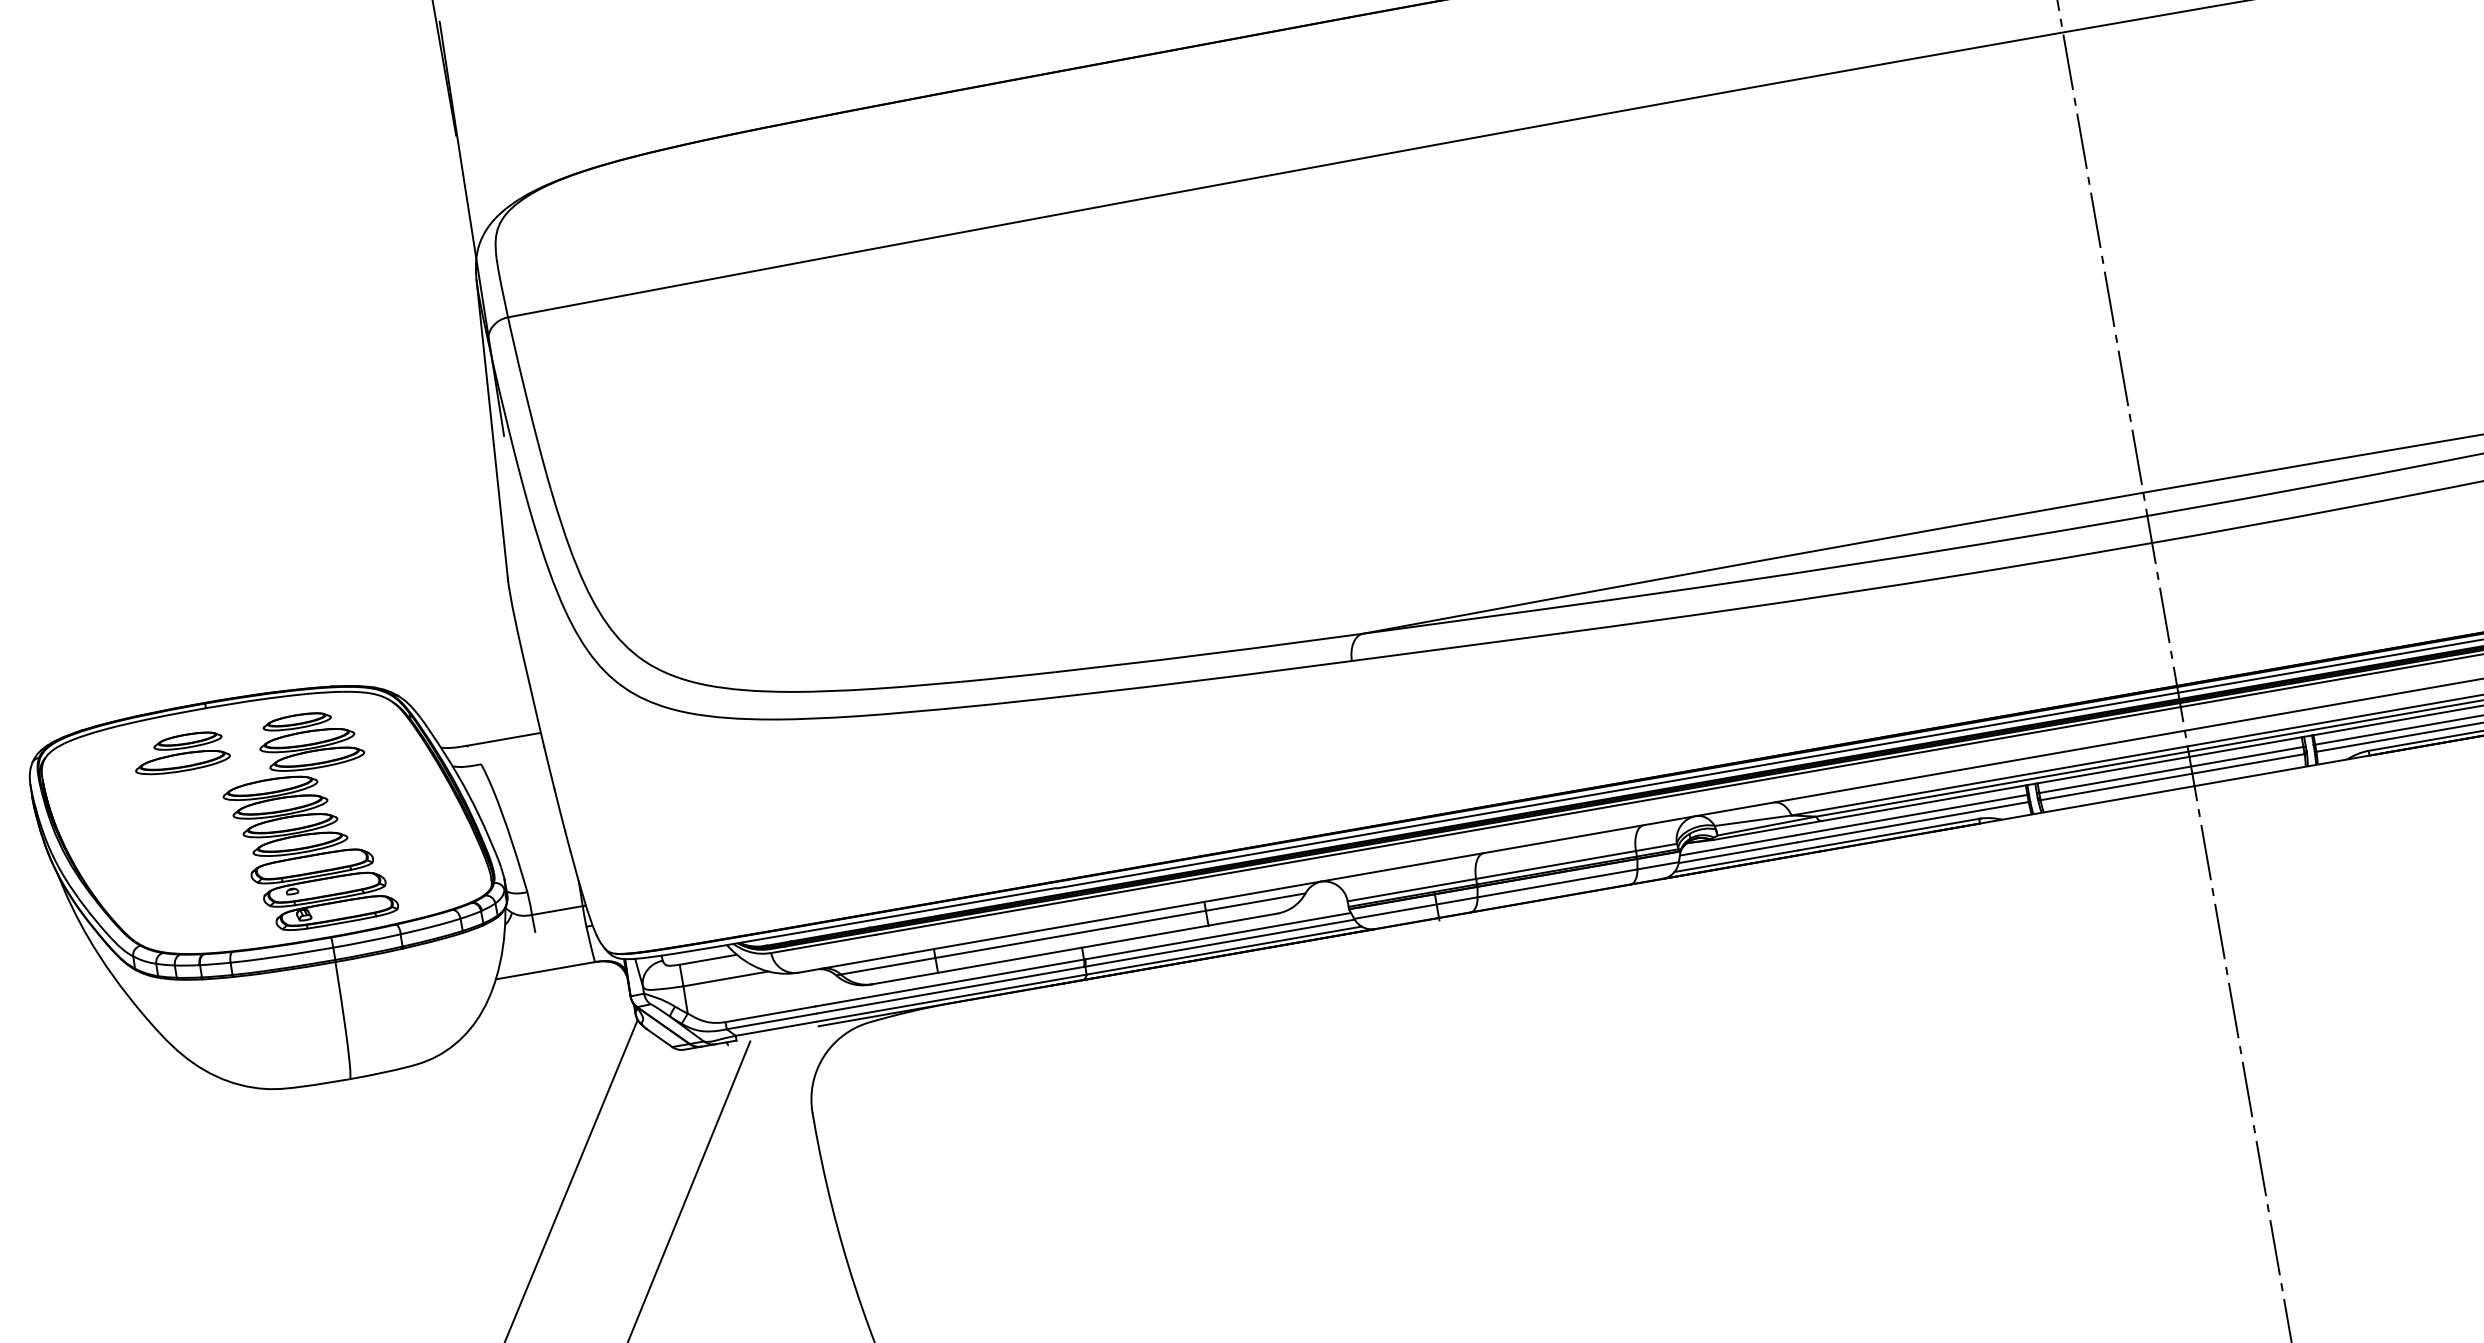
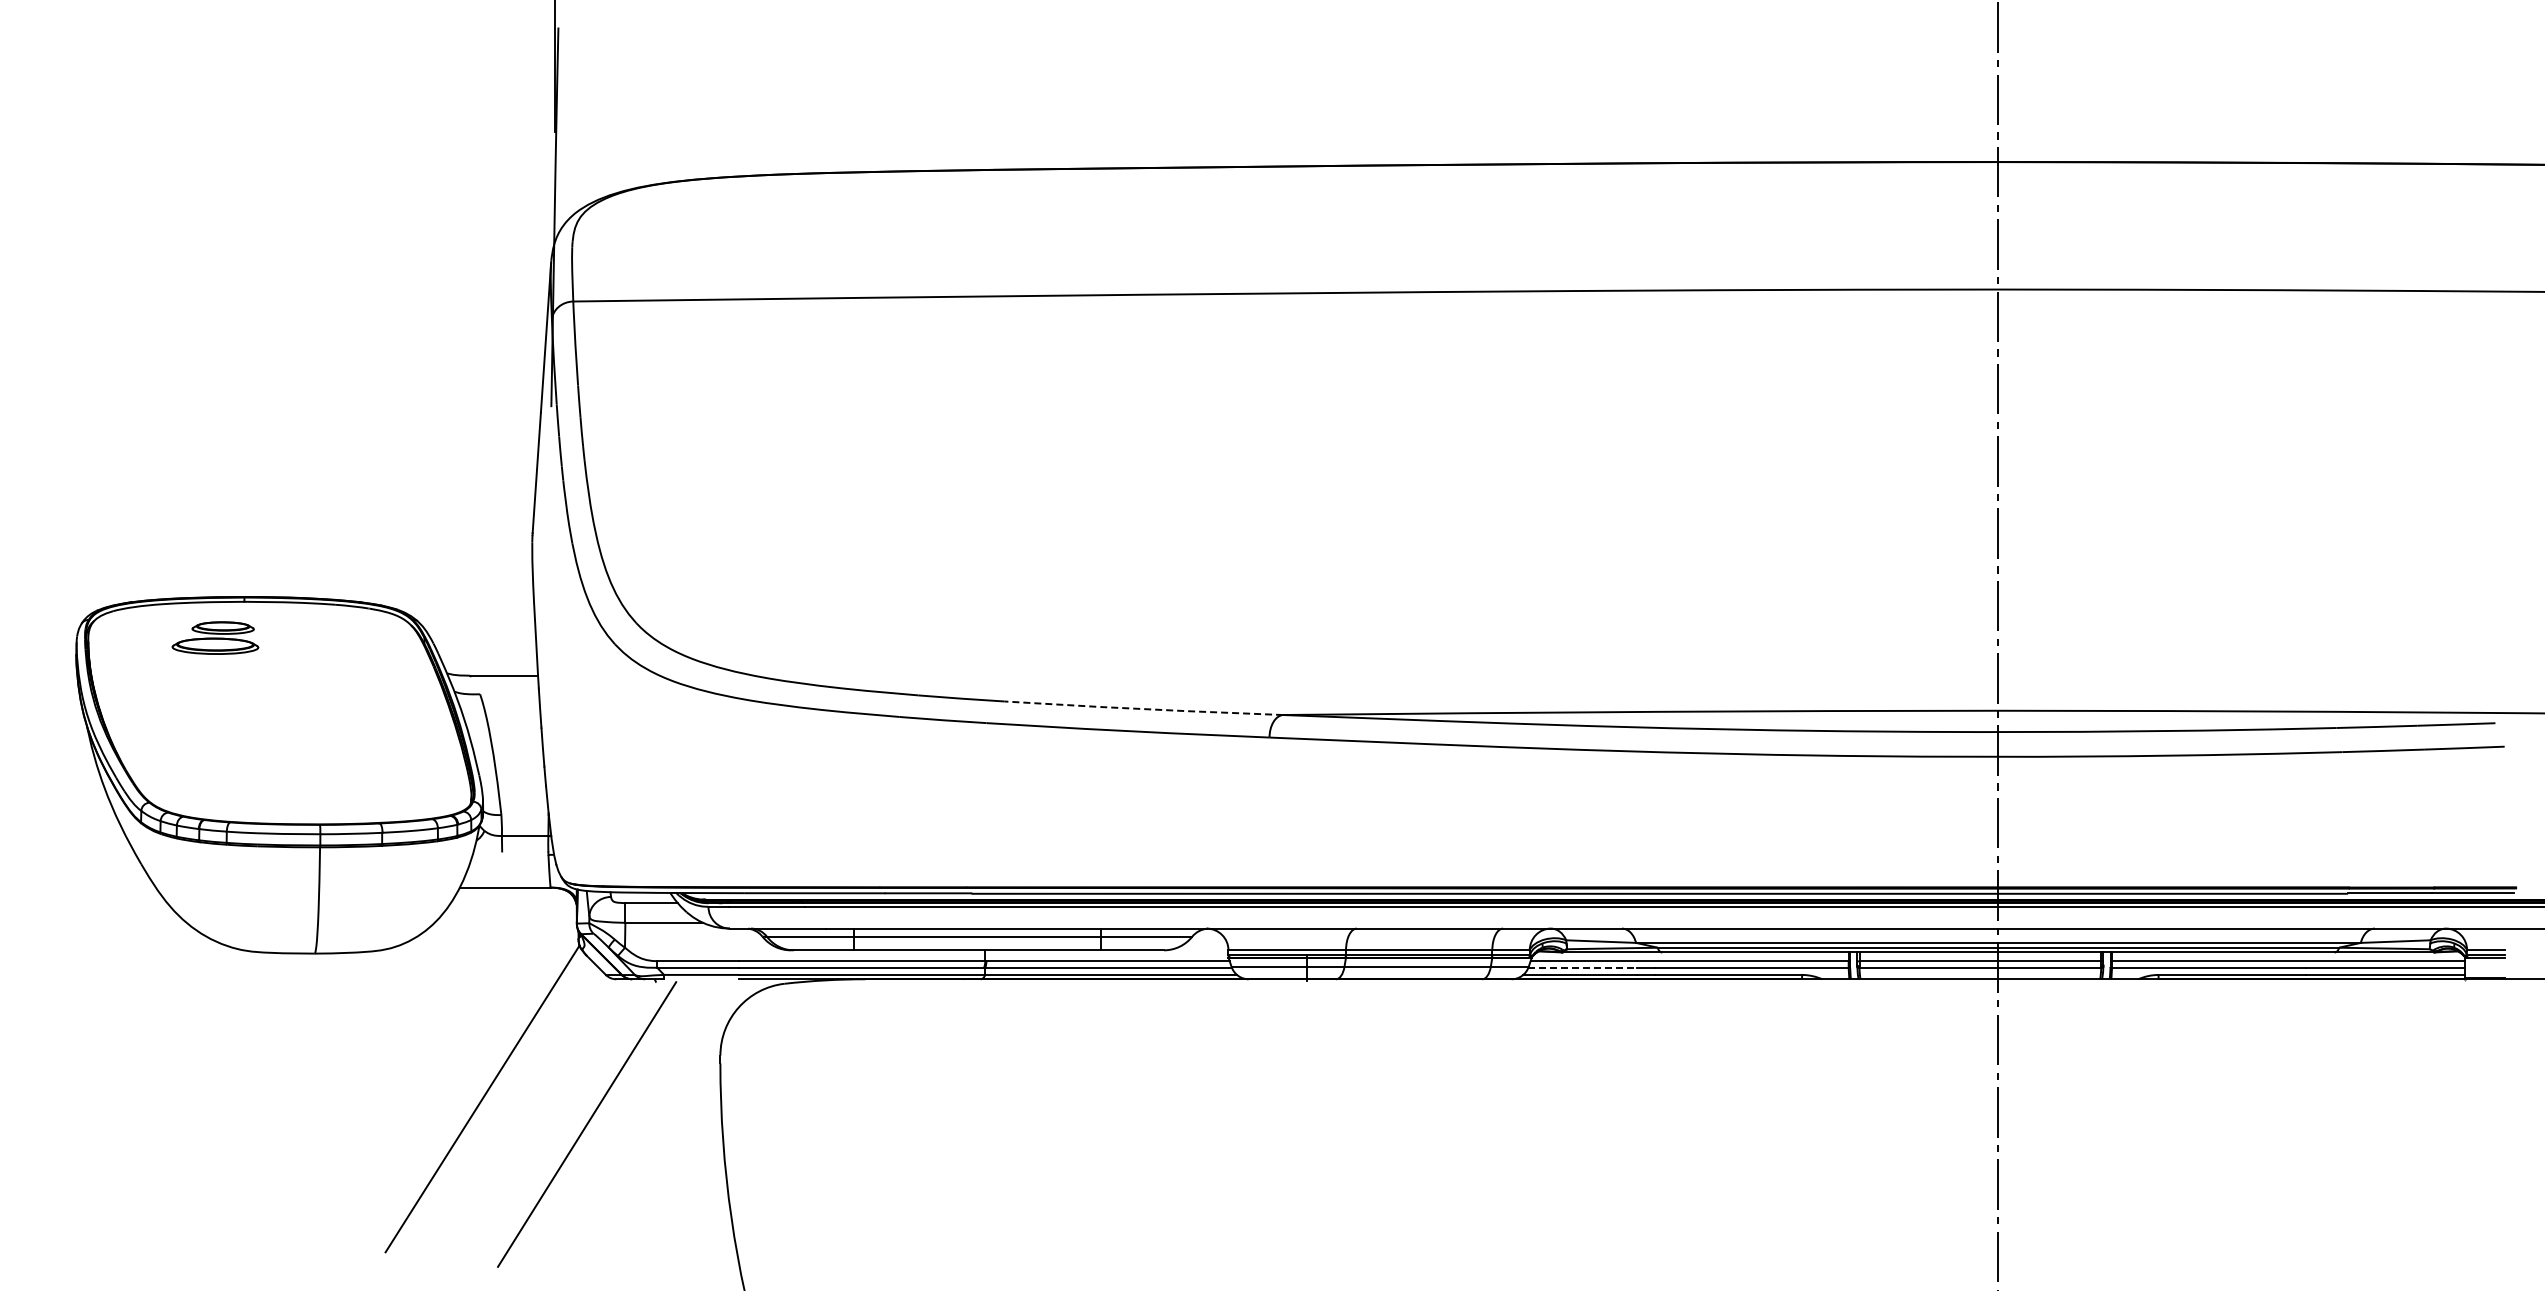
line: (1208, 654) -> (1143, 709), solid -> dashed
part: (305, 821) -> (315, 717), removed
line: (1738, 852) -> (1583, 967), solid -> dashed

